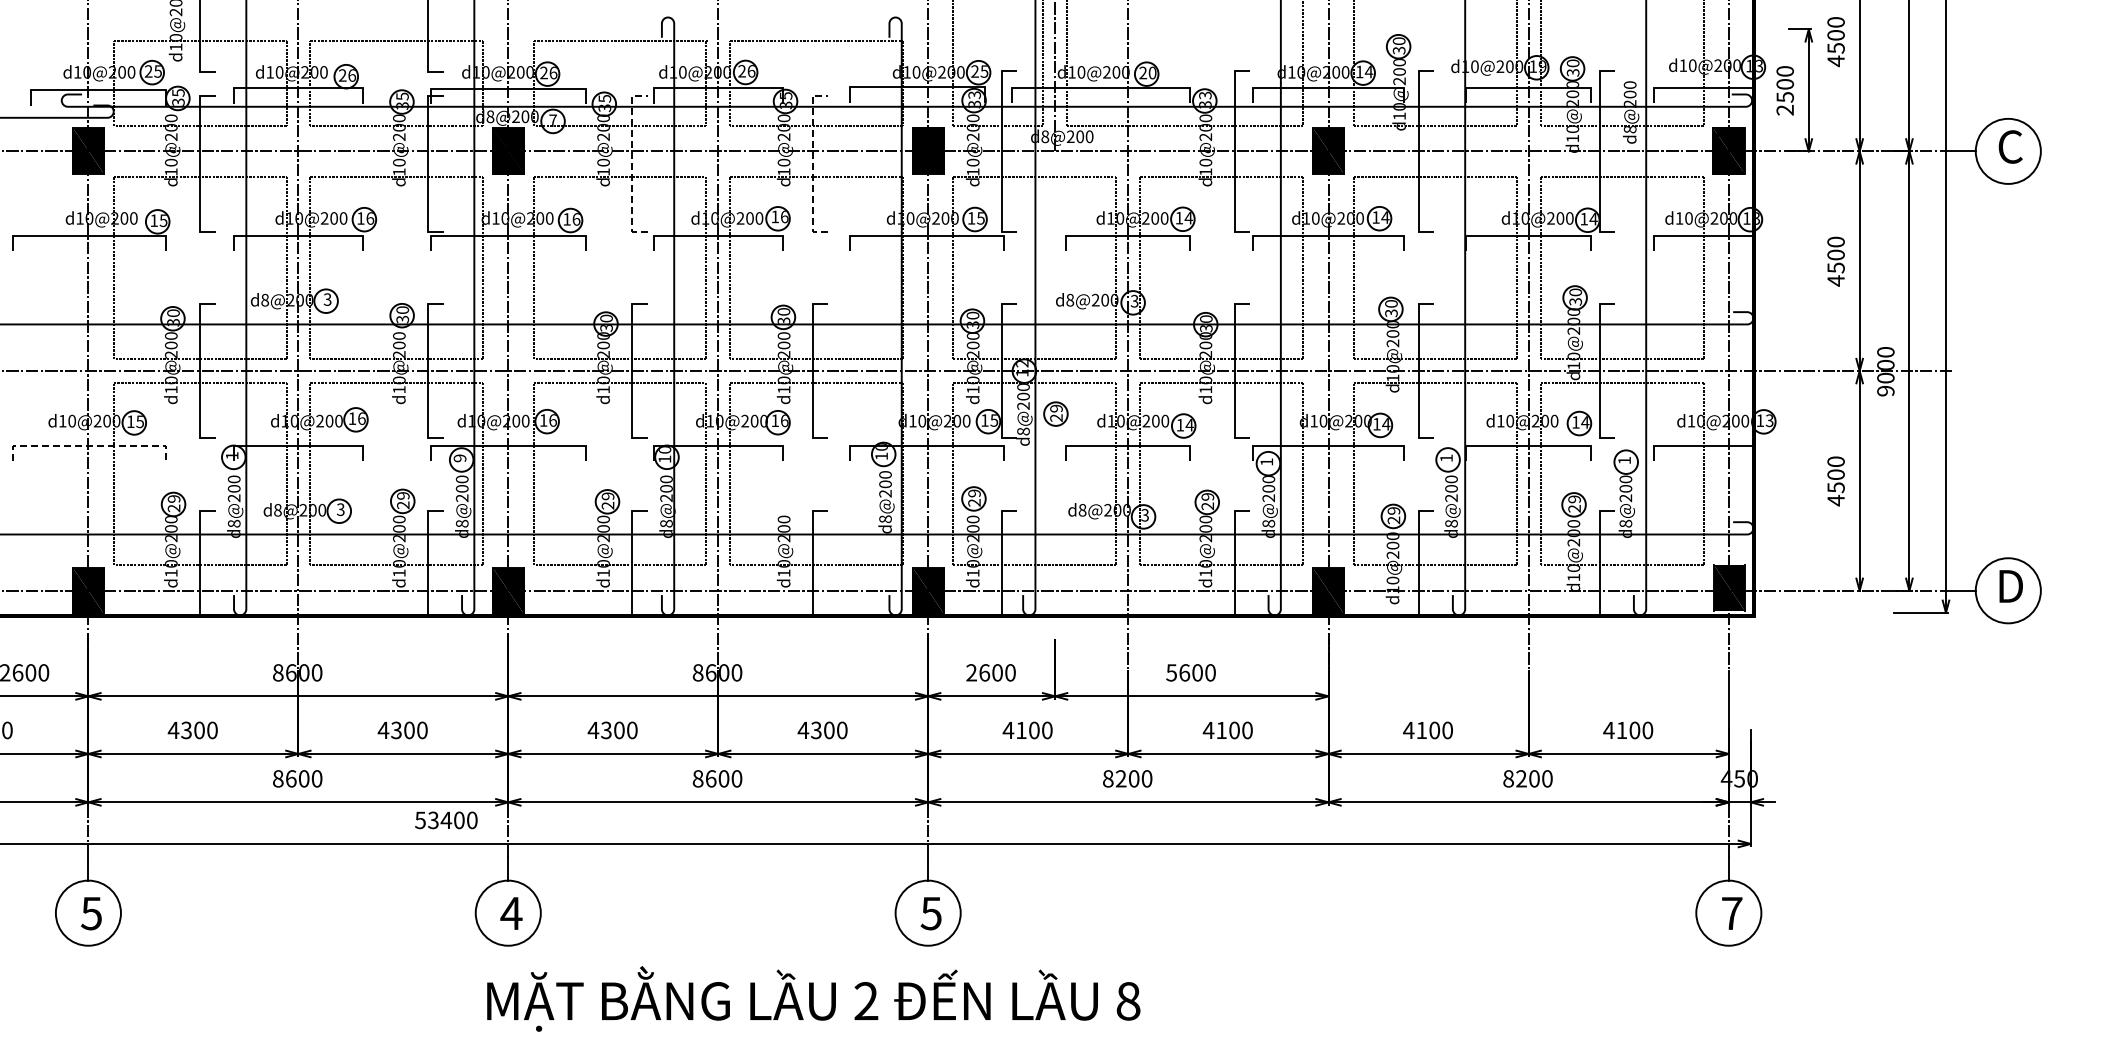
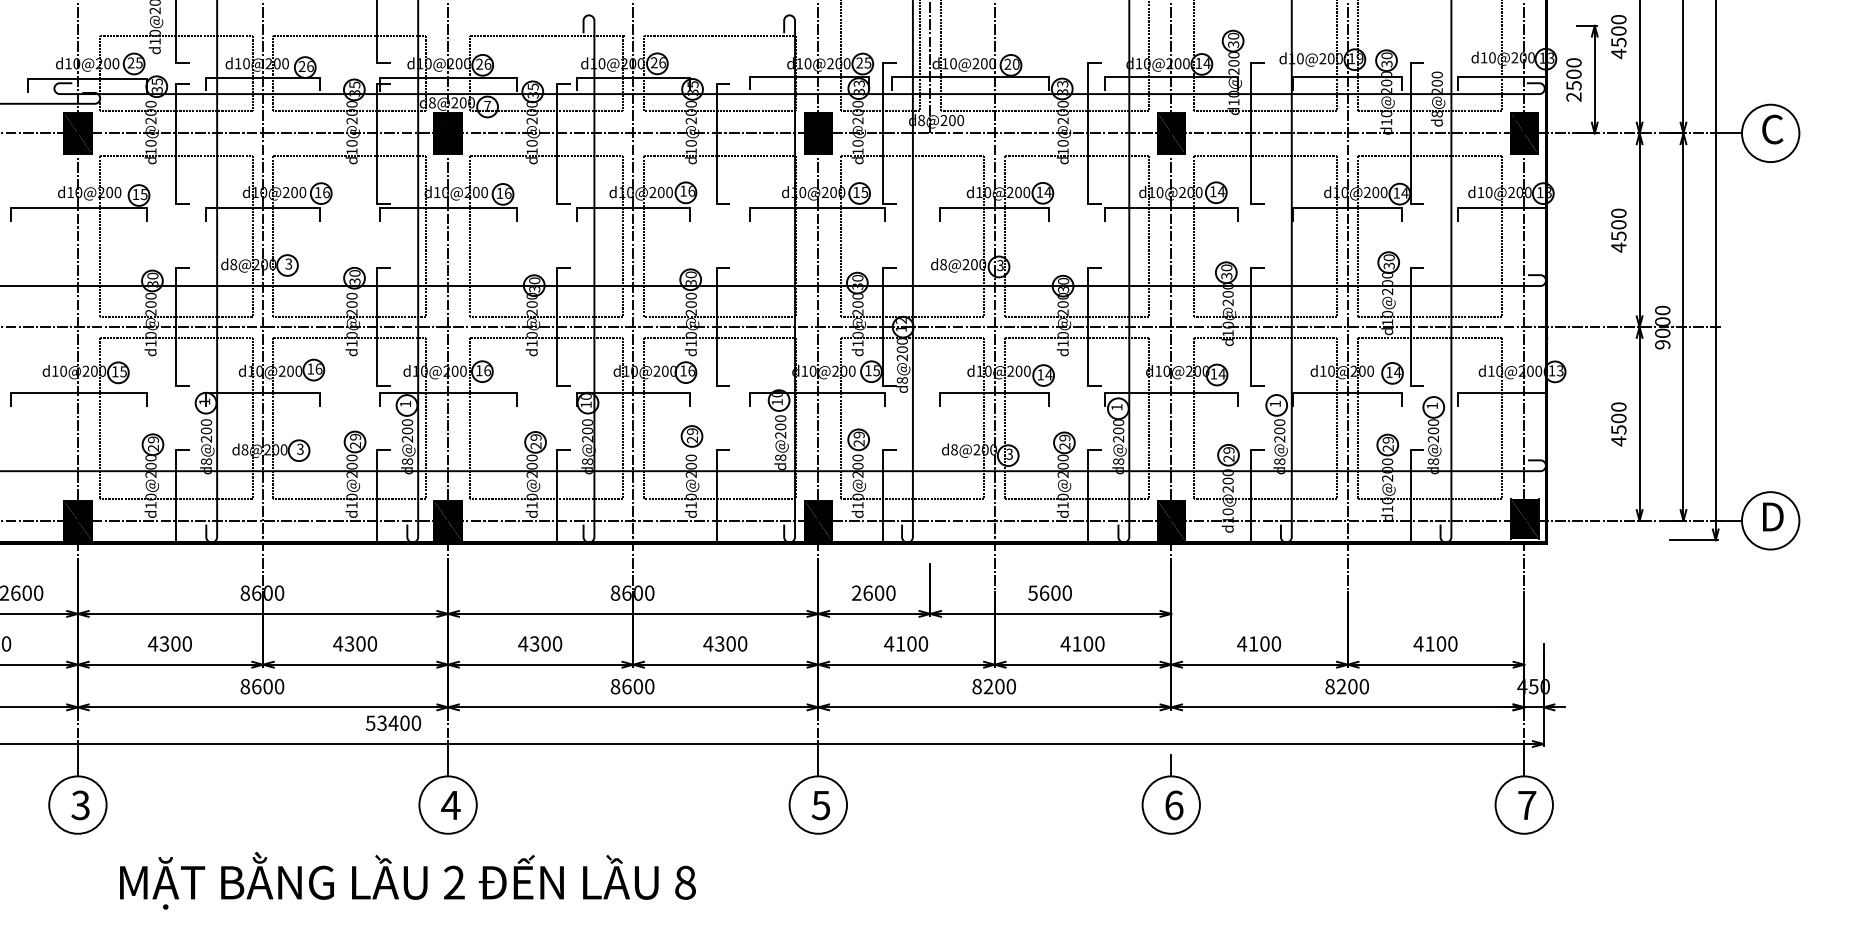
line: (632, 163) -> (557, 144), dashed -> solid
line: (812, 163) -> (716, 144), dashed -> solid
part: (1055, 413) -> (691, 435), moved
line: (89, 445) -> (78, 392), dashed -> solid
text: (459, 458) -> (405, 404), 9 -> 1
part: (1328, 901) -> (1171, 794), added
text: (91, 913) -> (80, 805), 5 -> 3
text: (813, 998) -> (407, 880), moved

